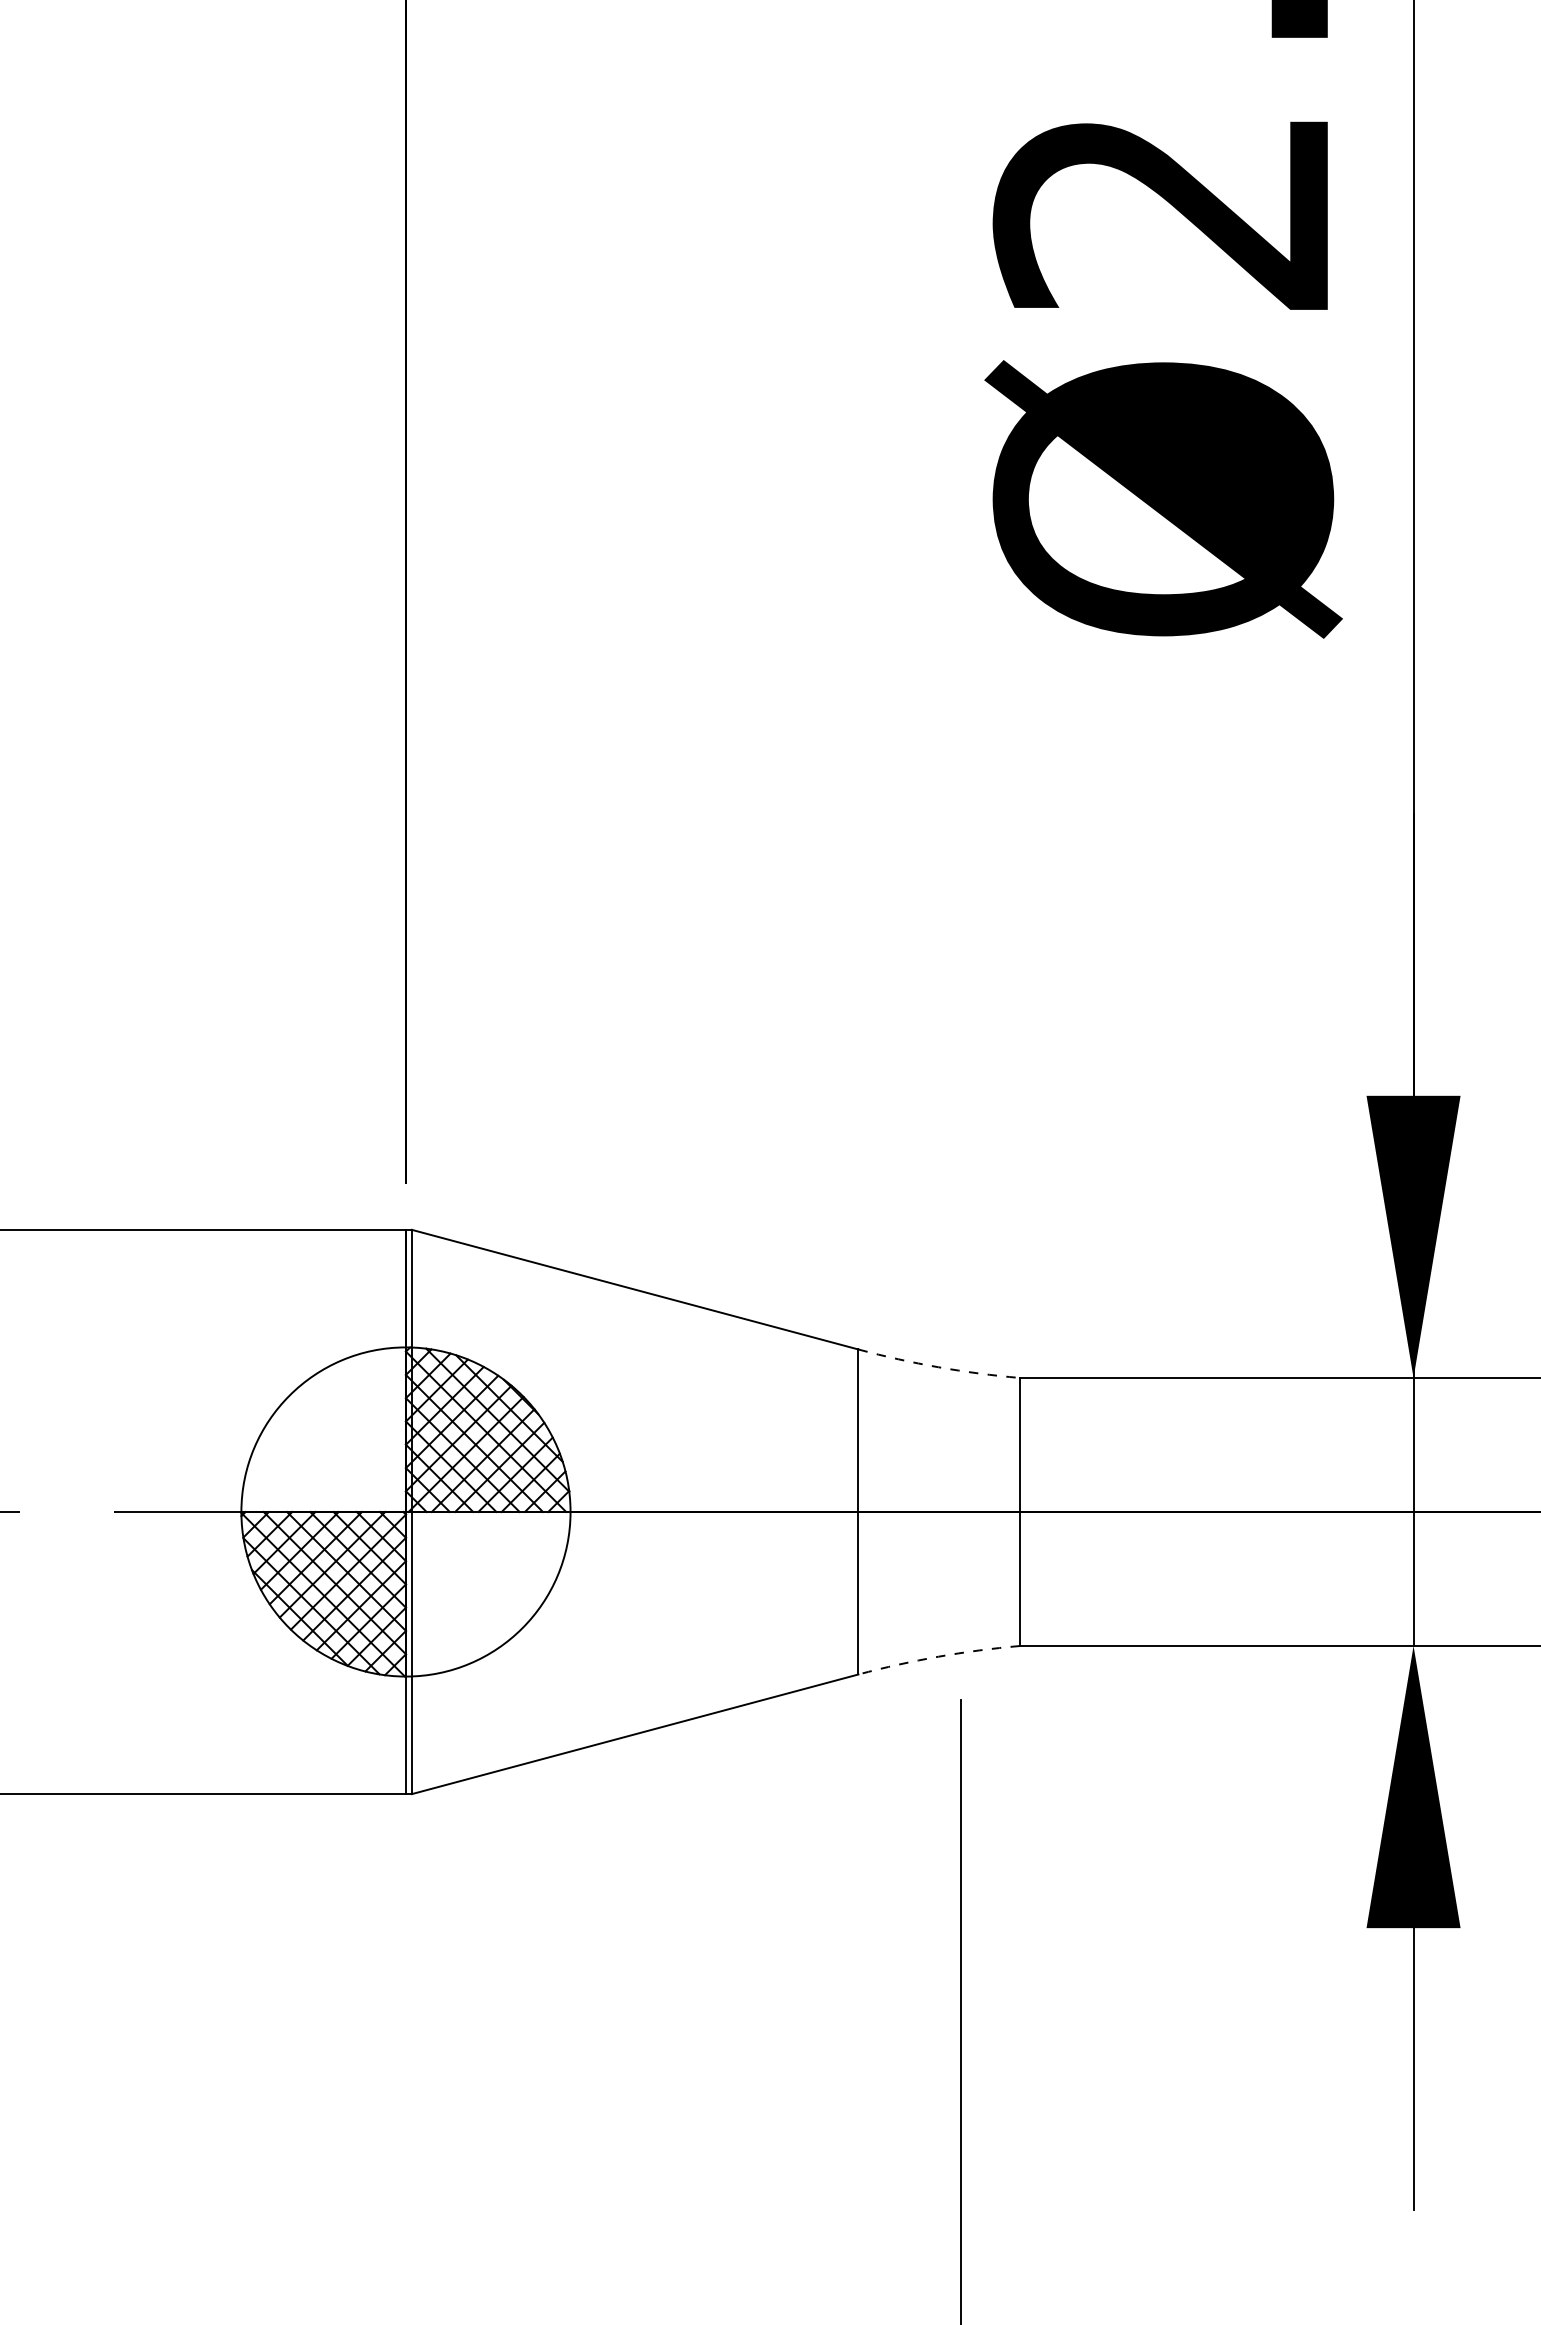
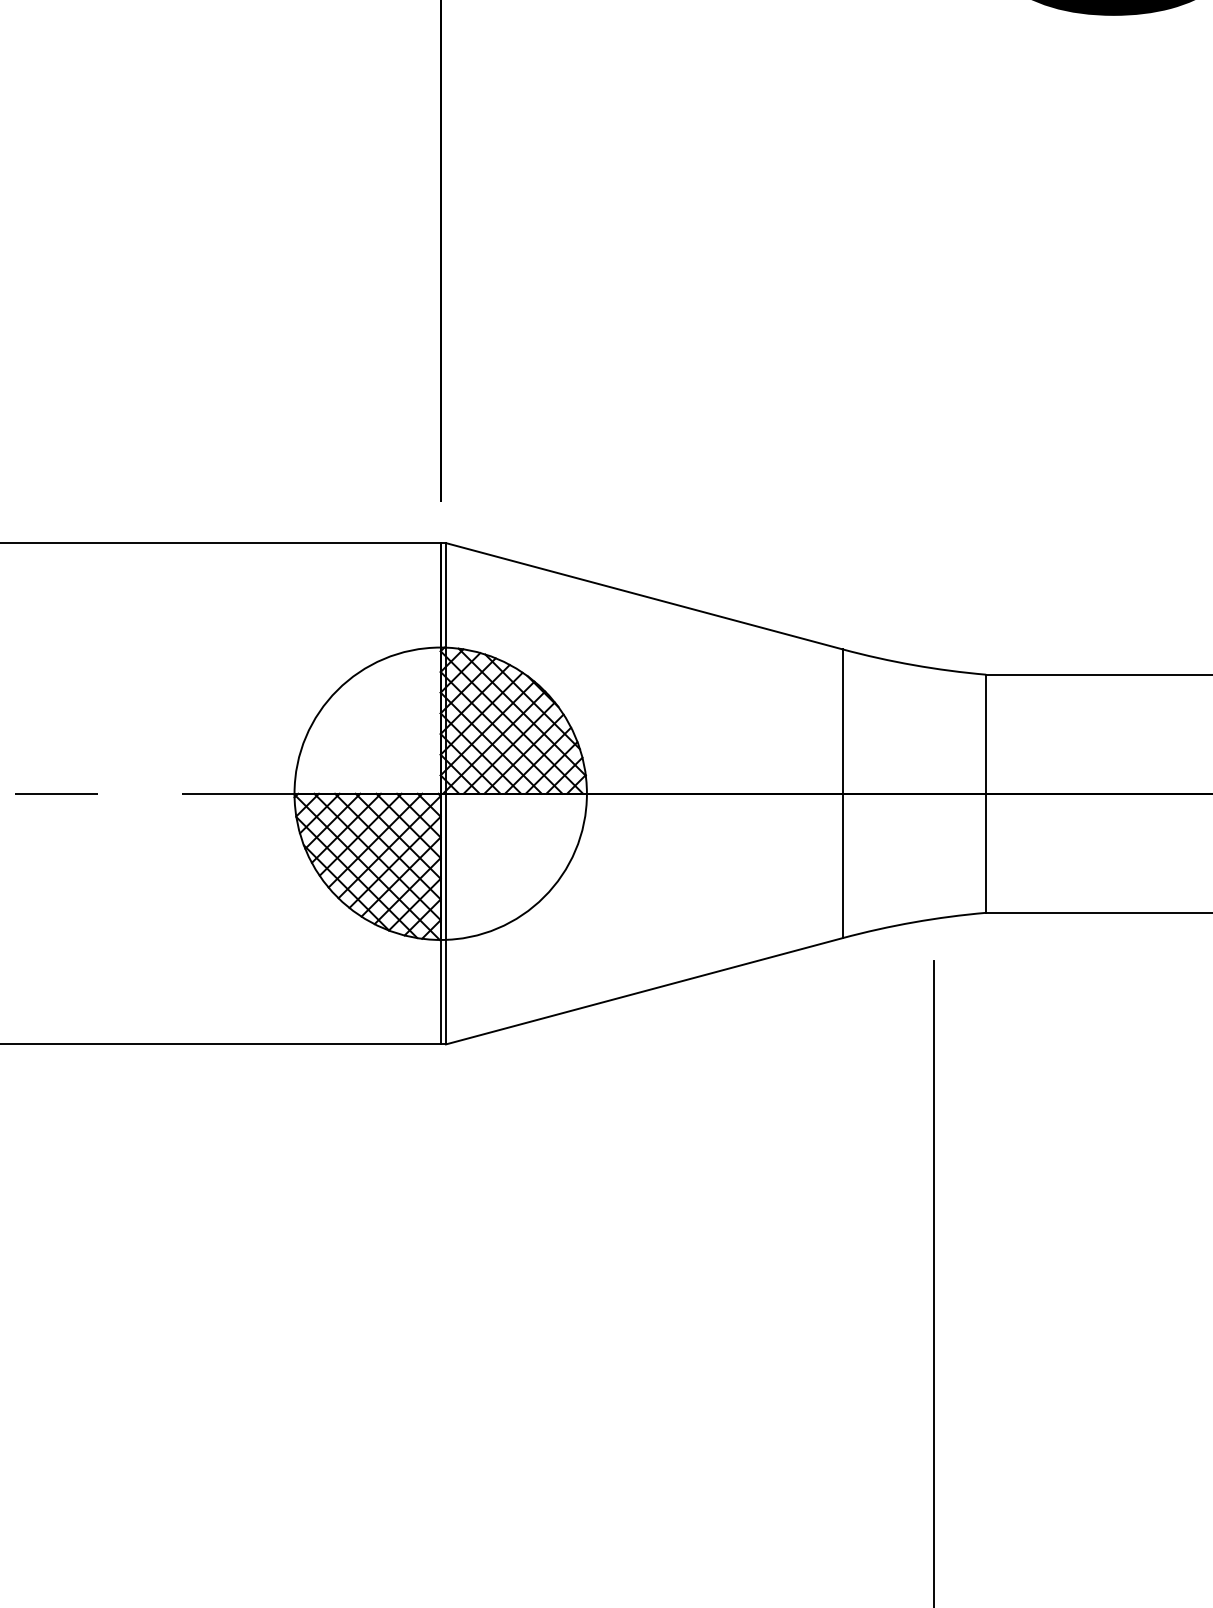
arc: (938, 1367) -> (913, 665), dashed -> solid
arc: (938, 1656) -> (913, 922), dashed -> solid

